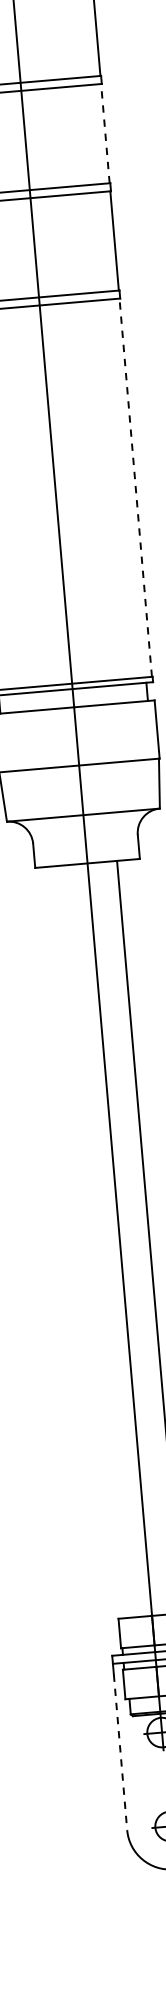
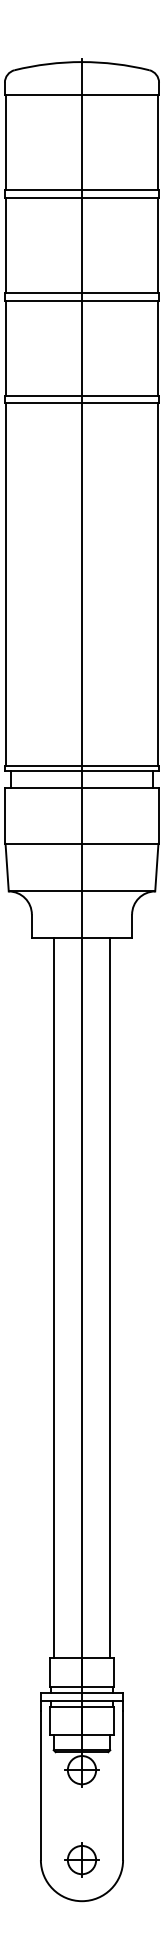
line: (105, 133) -> (158, 245), dashed -> solid
line: (135, 486) -> (158, 583), dashed -> solid
line: (90, 1241) -> (53, 1297), added
line: (120, 1752) -> (40, 1785), dashed -> solid

